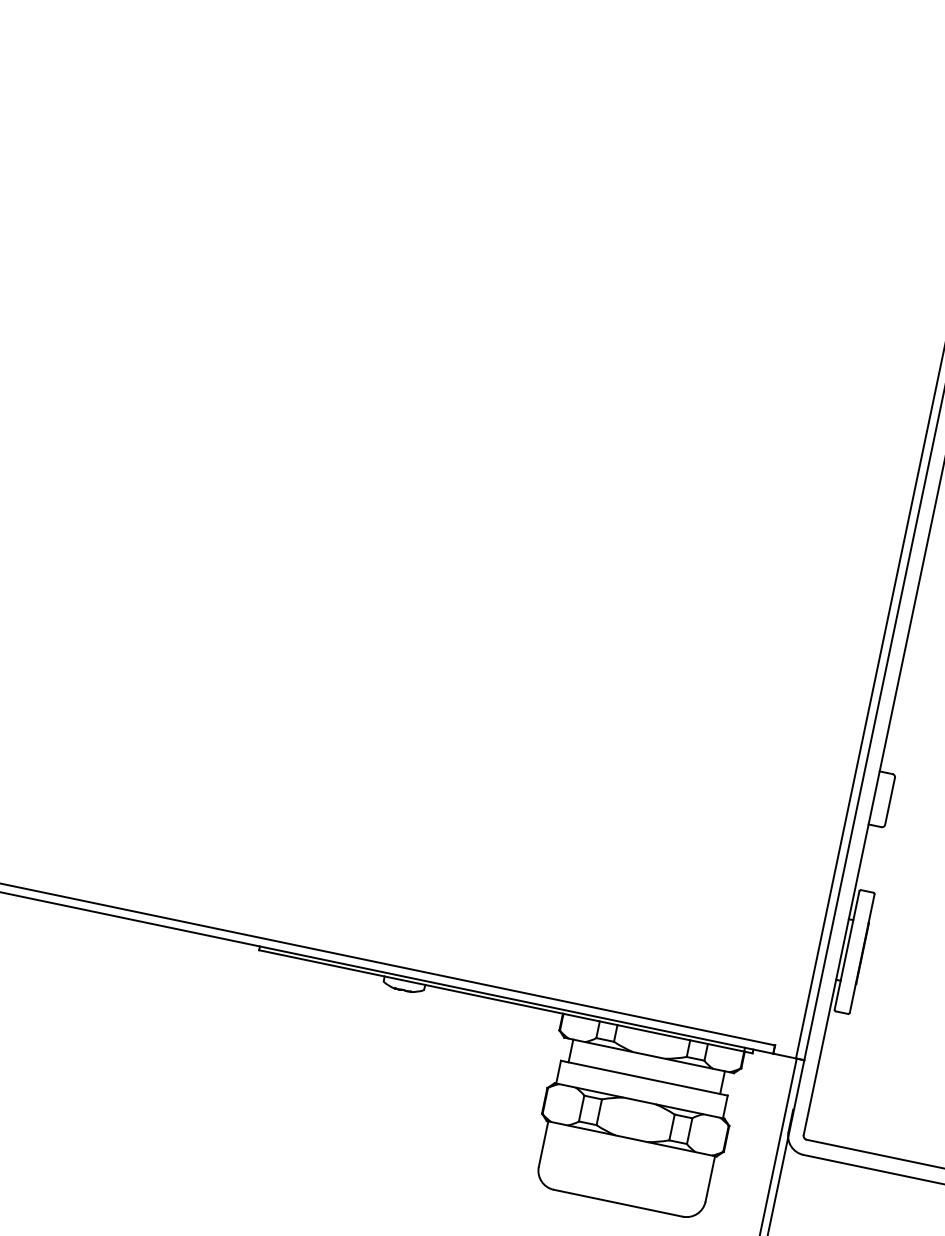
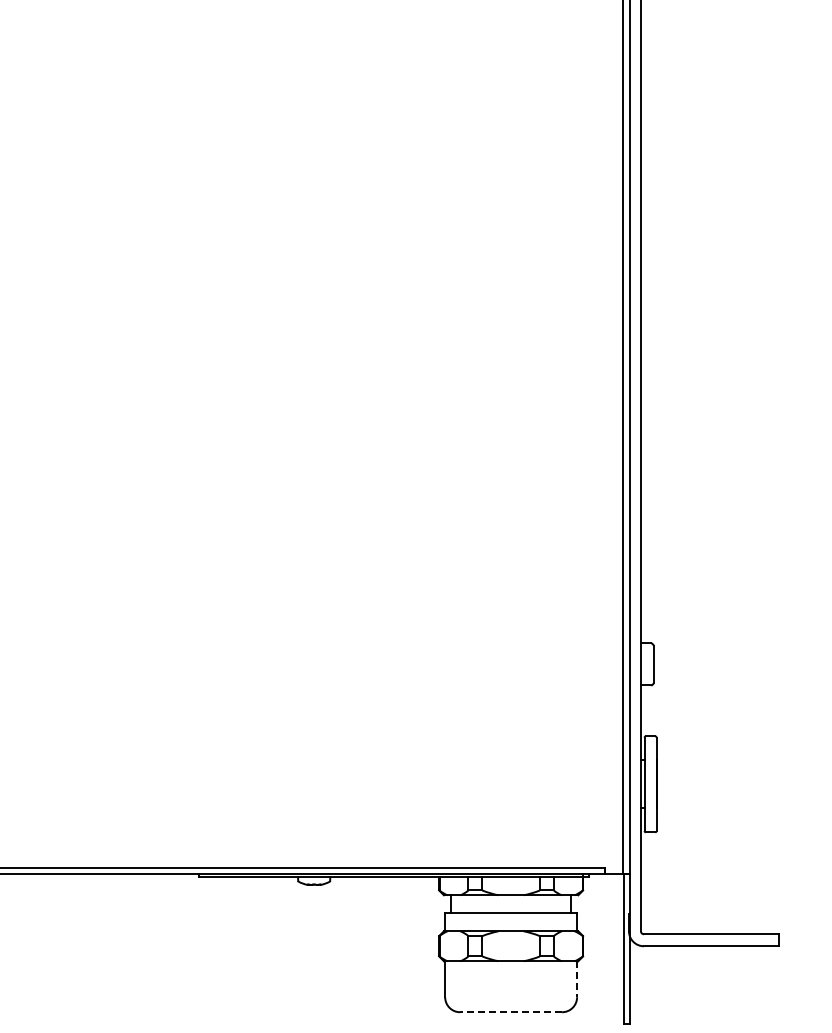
line: (710, 1179) -> (577, 979), solid -> dashed
line: (618, 1203) -> (511, 1012), solid -> dashed

